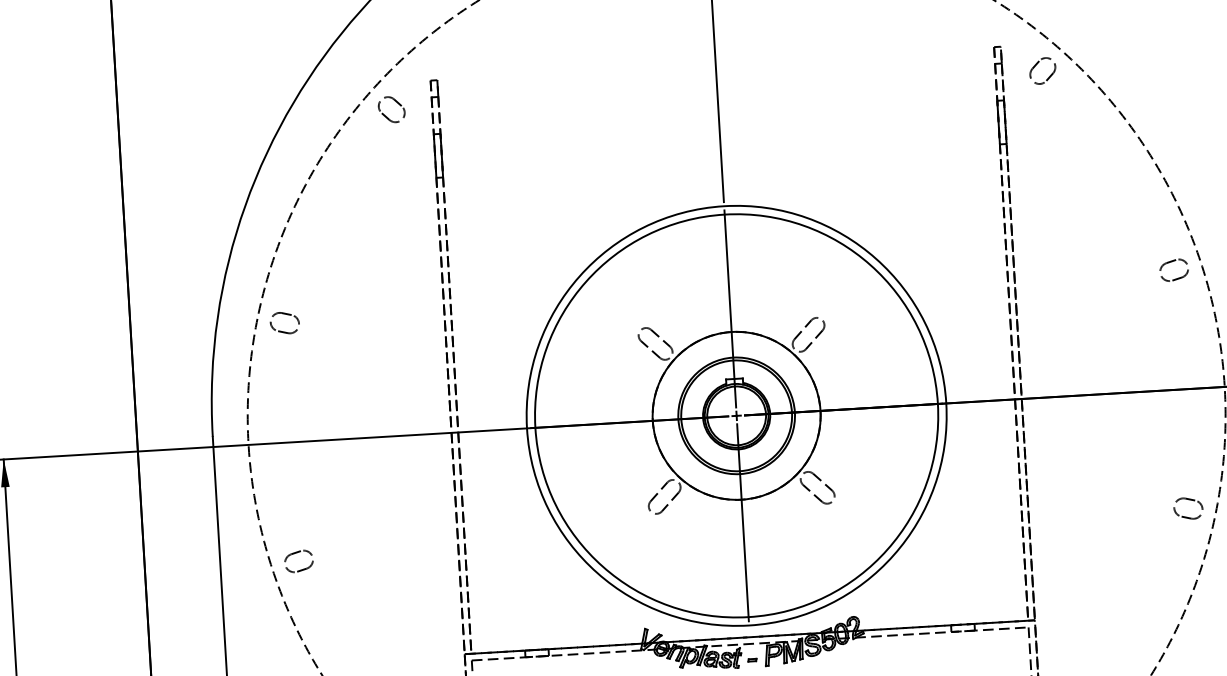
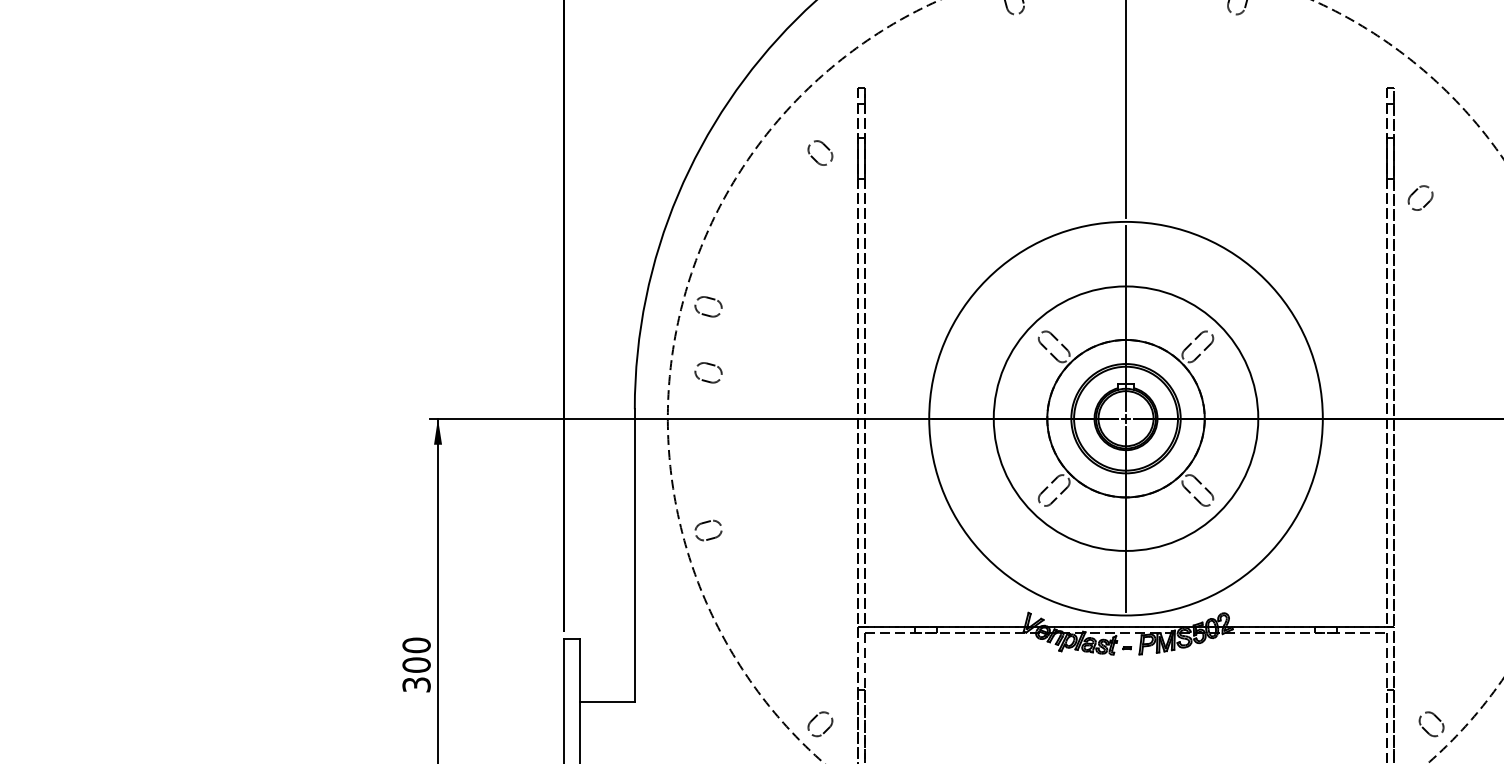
part: (1037, 65) -> (1415, 192), moved
part: (396, 103) -> (825, 147), moved
part: (289, 385) -> (709, 365), added
circle: (736, 415) -> (1125, 418), size x0.7

